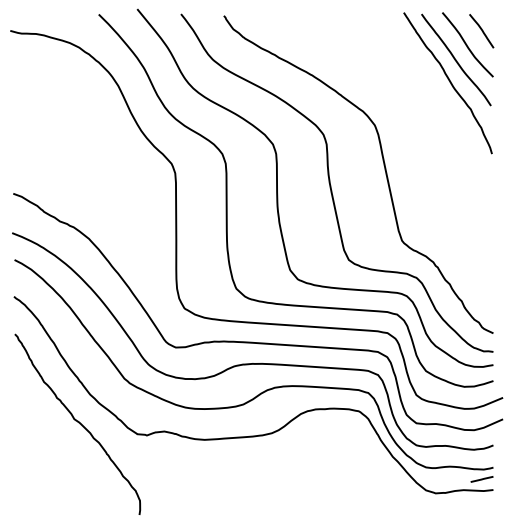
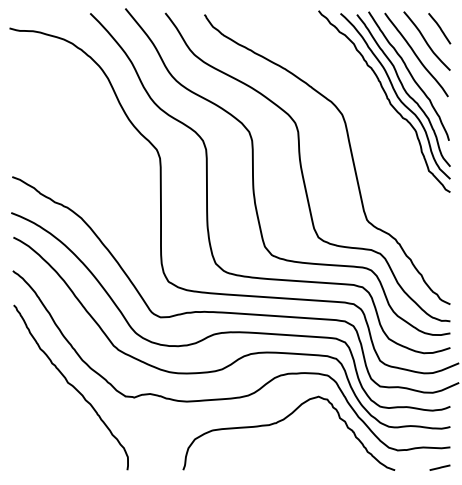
part: (420, 111) -> (383, 101), added
curve: (310, 460) -> (283, 420), added
line: (481, 479) -> (439, 467), moved

